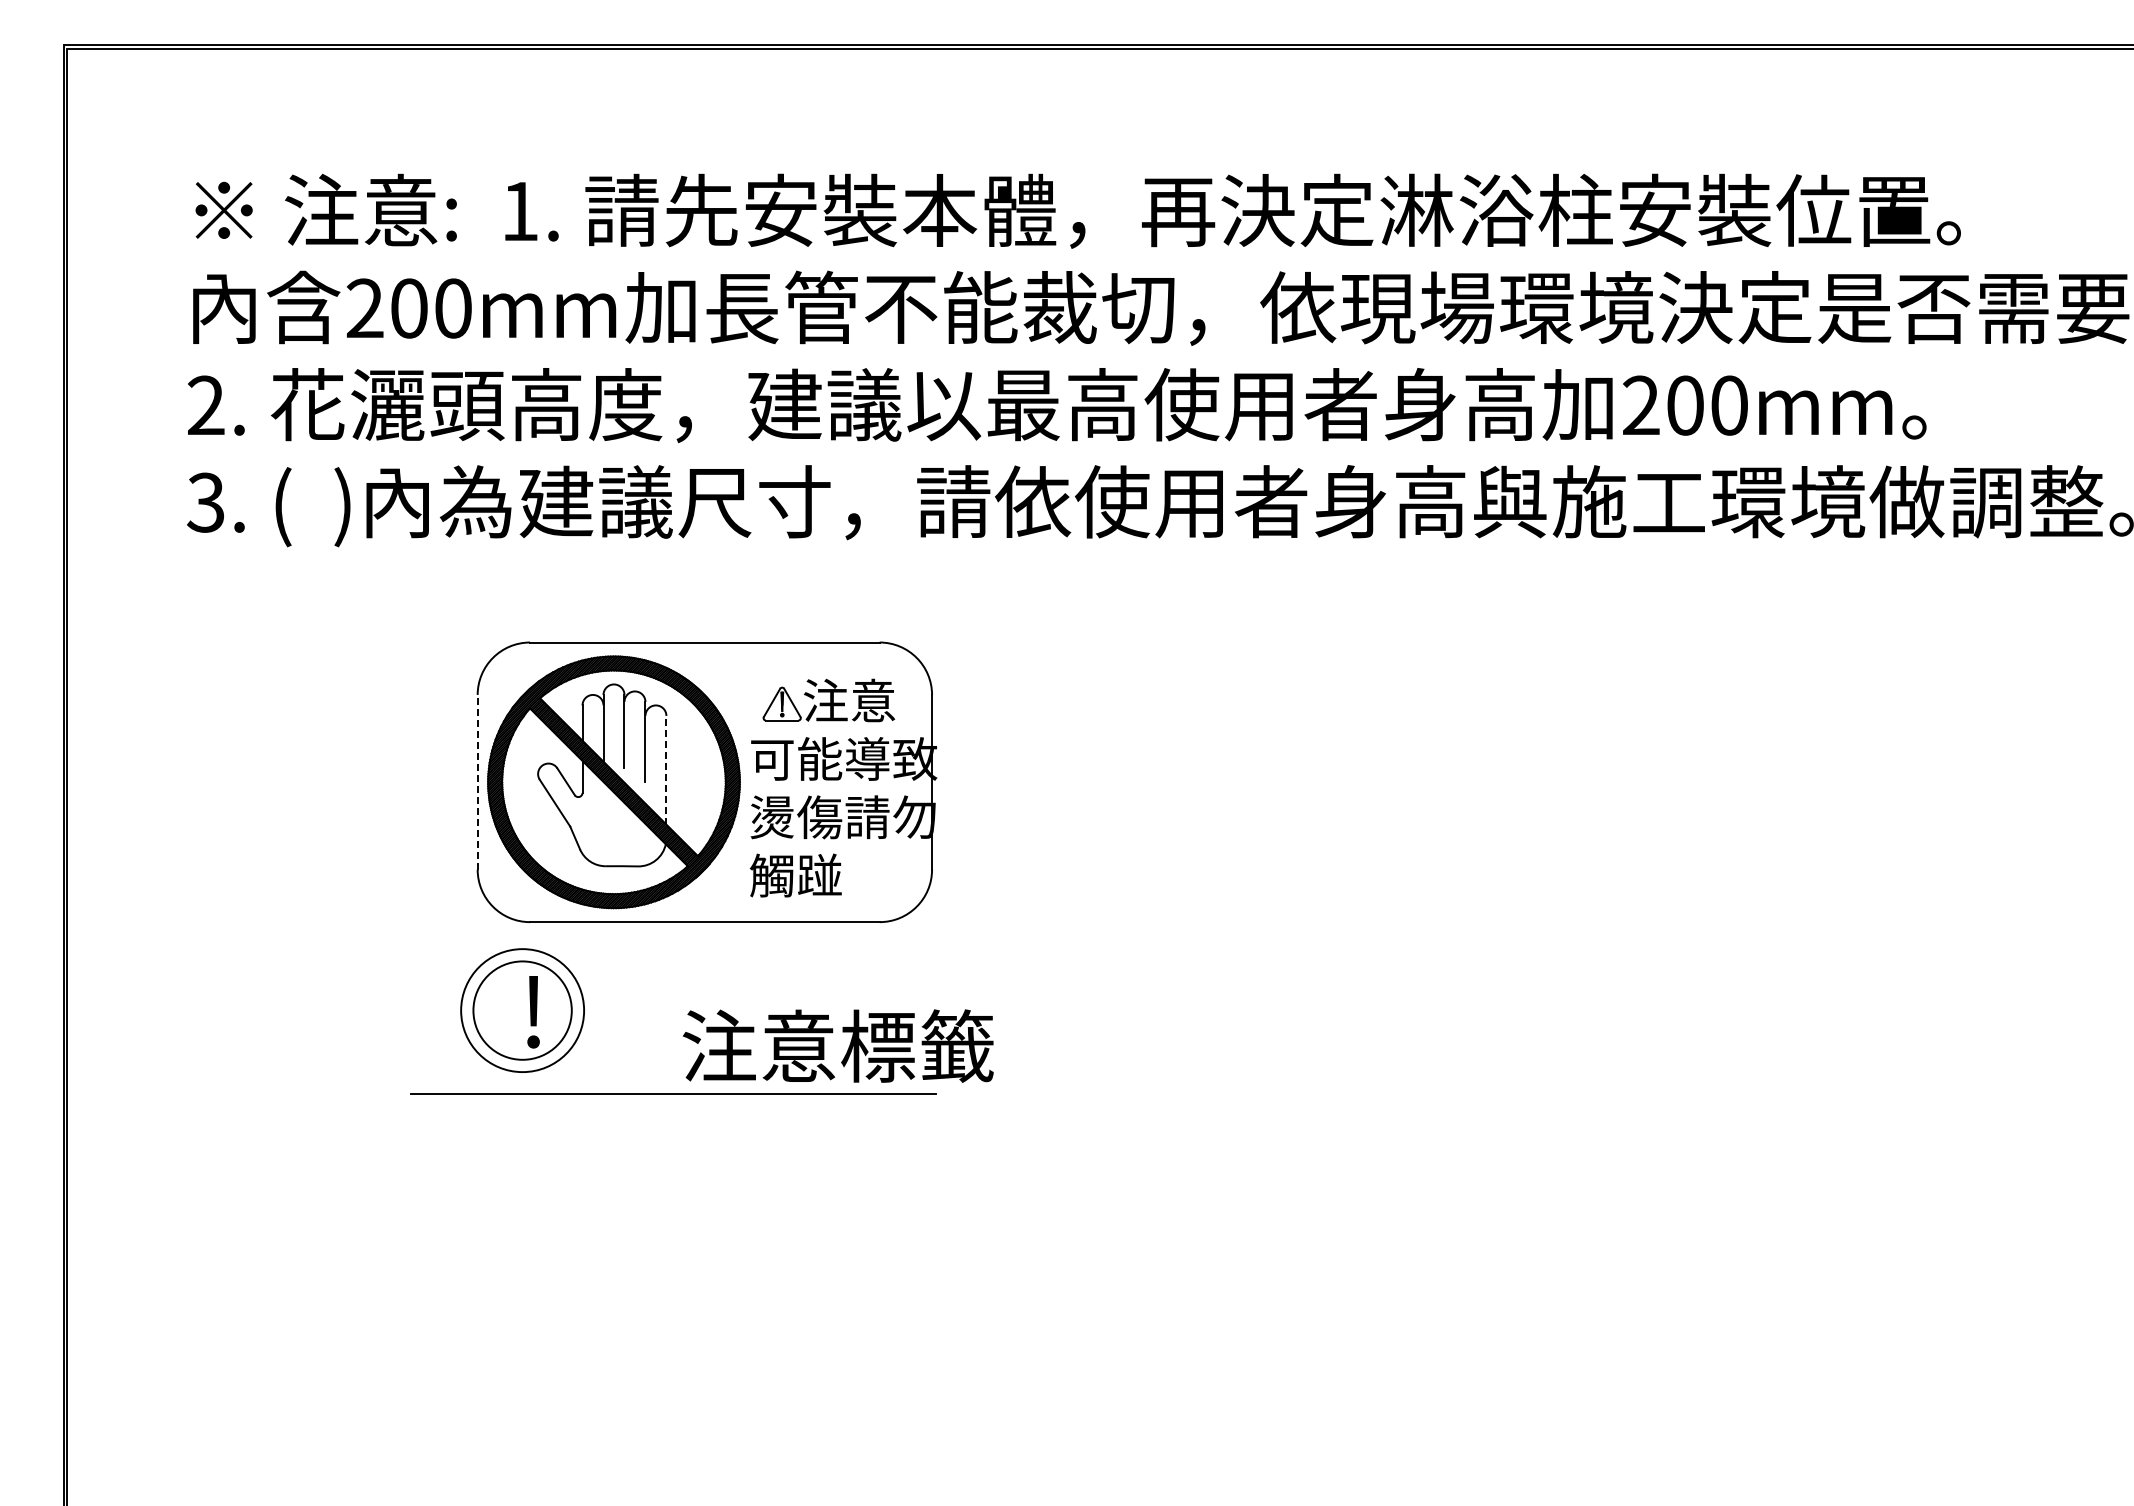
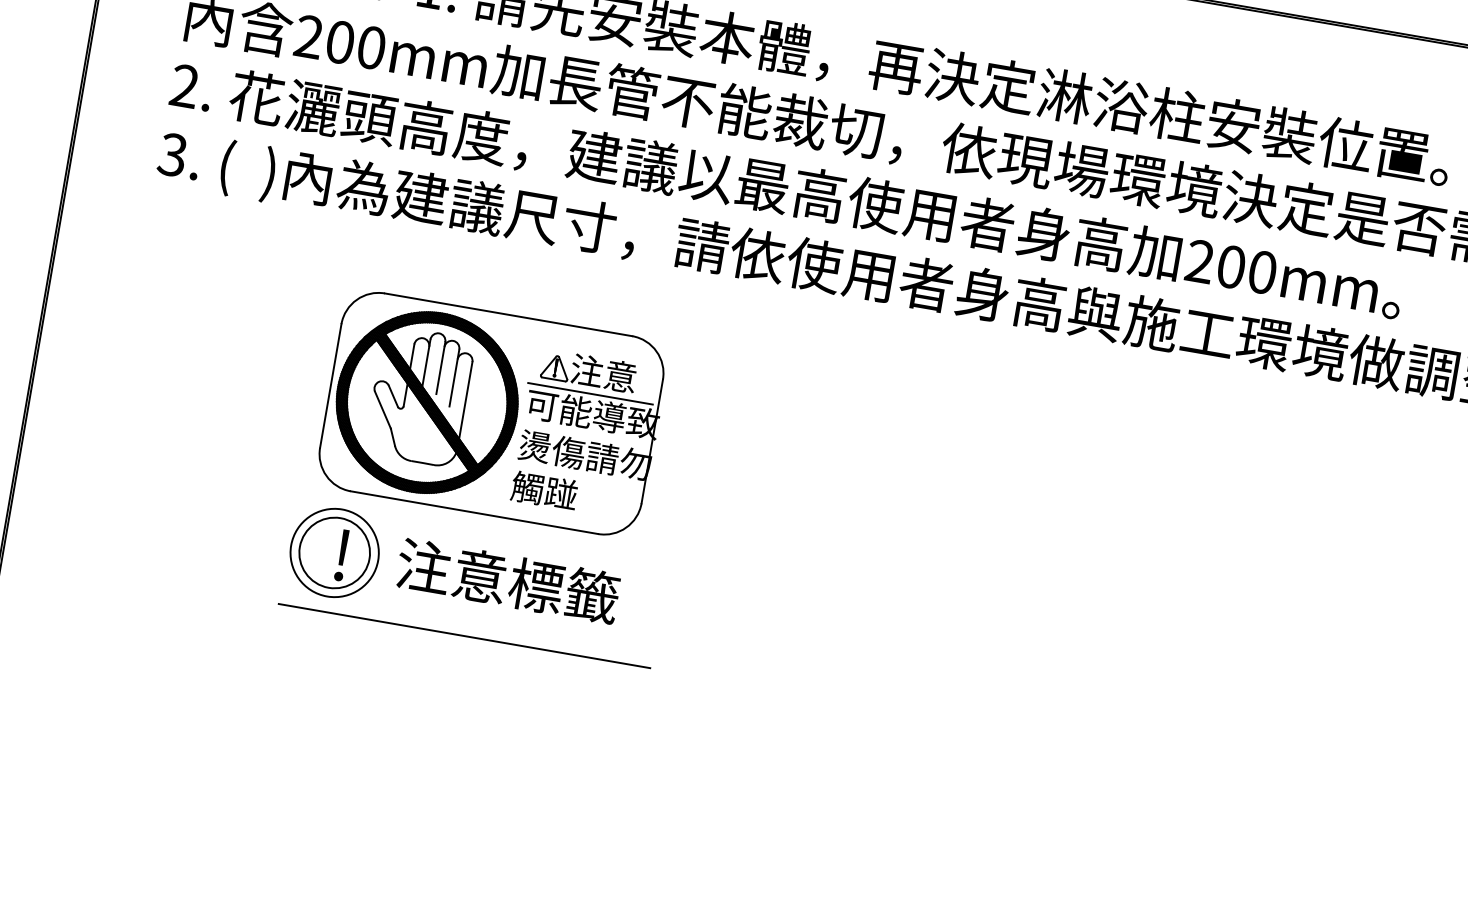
line: (835, 731) -> (590, 393), added
line: (666, 769) -> (465, 399), dashed -> solid
line: (477, 781) -> (330, 385), dashed -> solid
text: (837, 1045) -> (507, 580), moved
line: (673, 1093) -> (464, 635), moved

